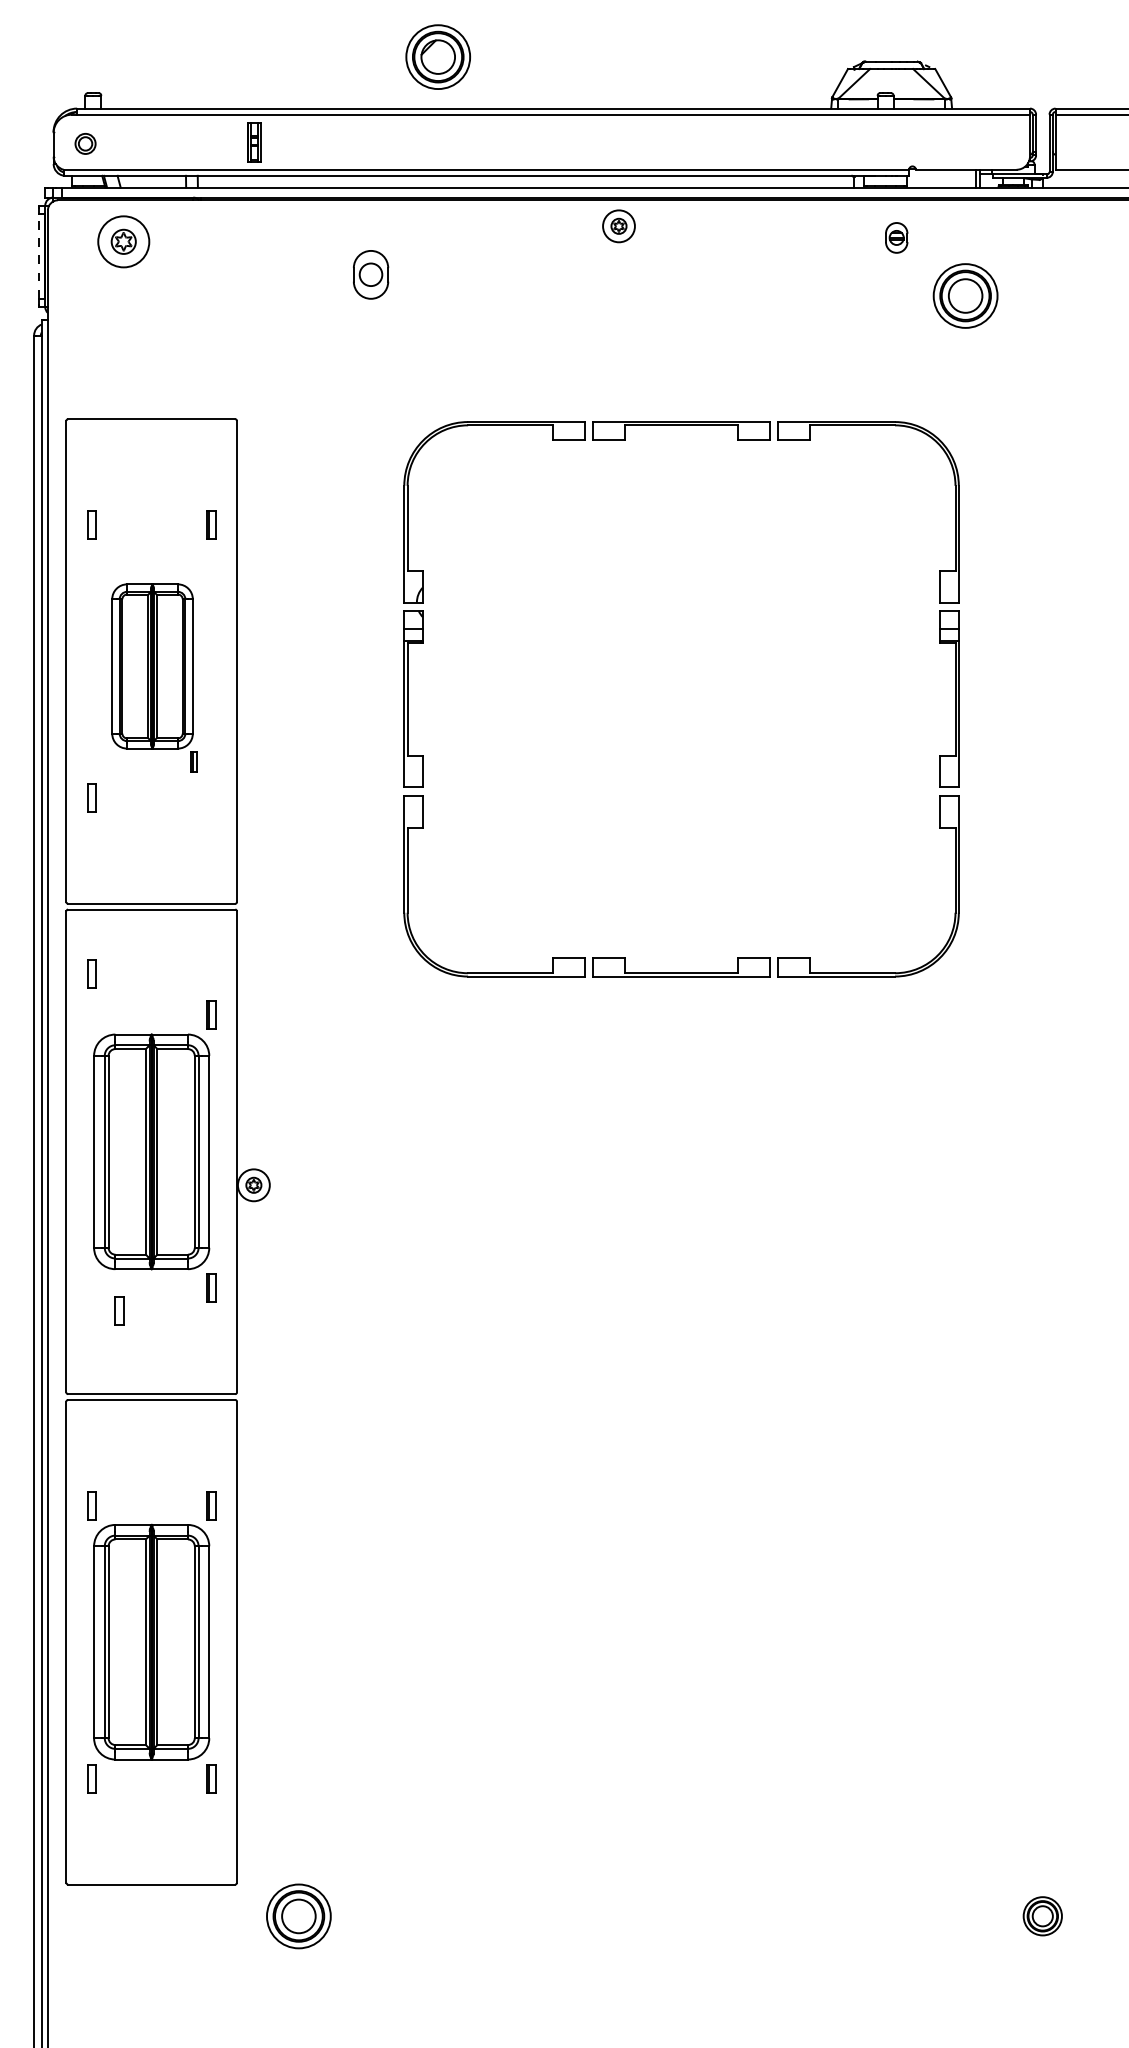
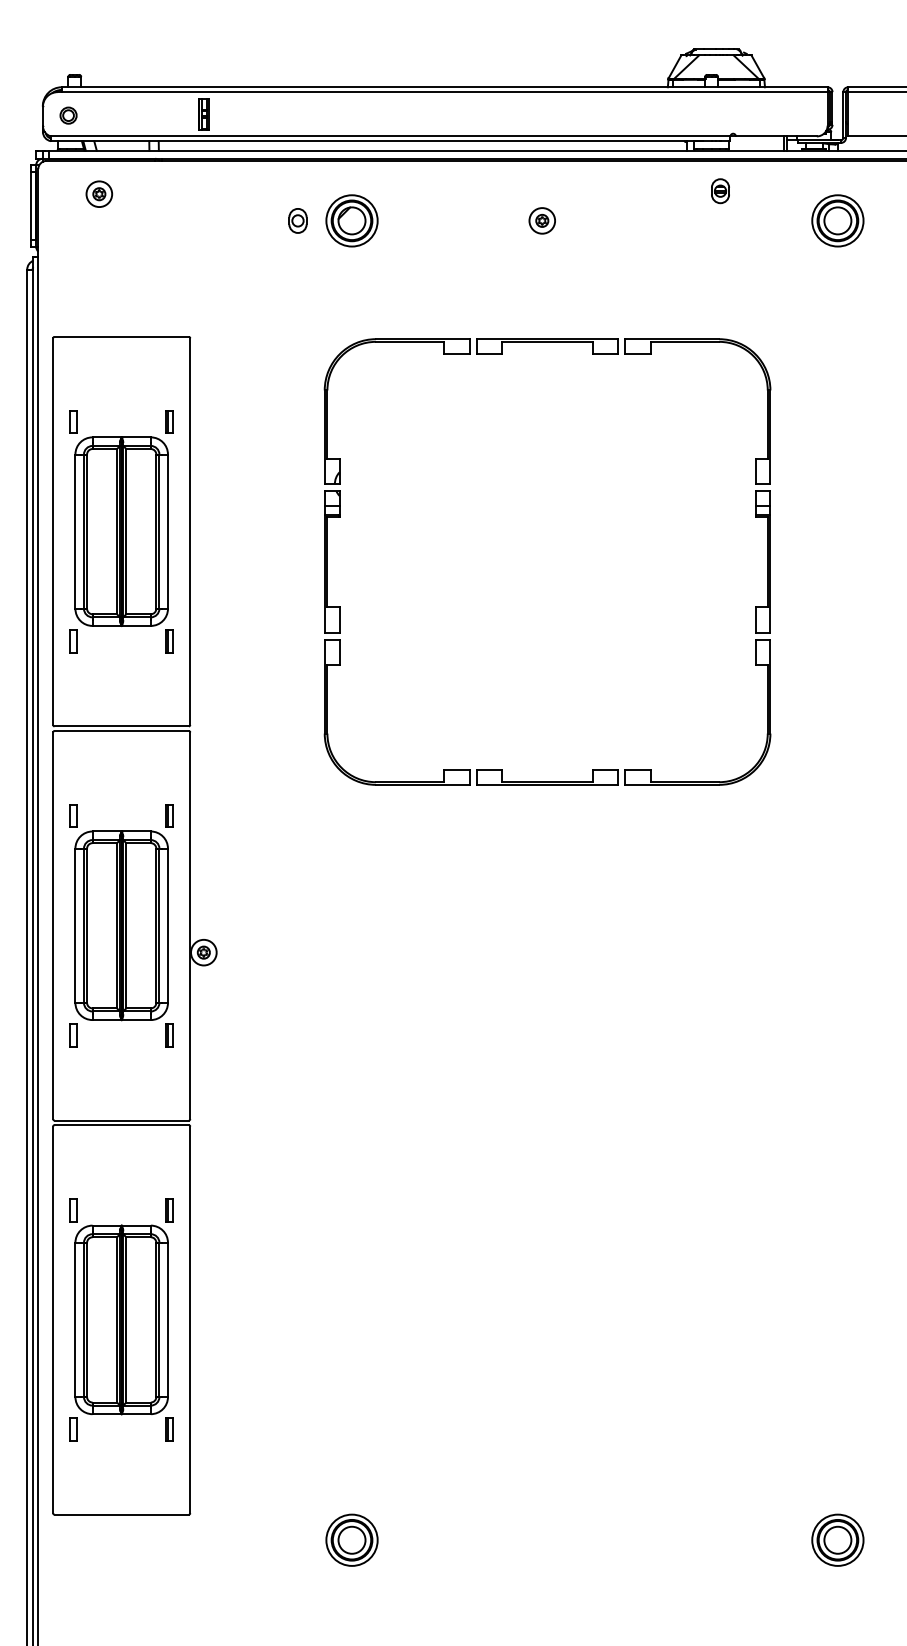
part: (437, 56) -> (351, 220), moved
part: (618, 225) -> (541, 220), moved
part: (124, 240) -> (99, 193), size x0.62
line: (38, 256) -> (30, 206), dashed -> solid
part: (370, 274) -> (297, 220), size x0.62
part: (965, 295) -> (837, 220), moved
part: (153, 677) -> (123, 544), size x1.43
part: (91, 973) -> (73, 815), moved
part: (119, 1310) -> (73, 1035), moved
part: (298, 1915) -> (351, 1539), moved
part: (1042, 1915) -> (837, 1539), size x1.67

